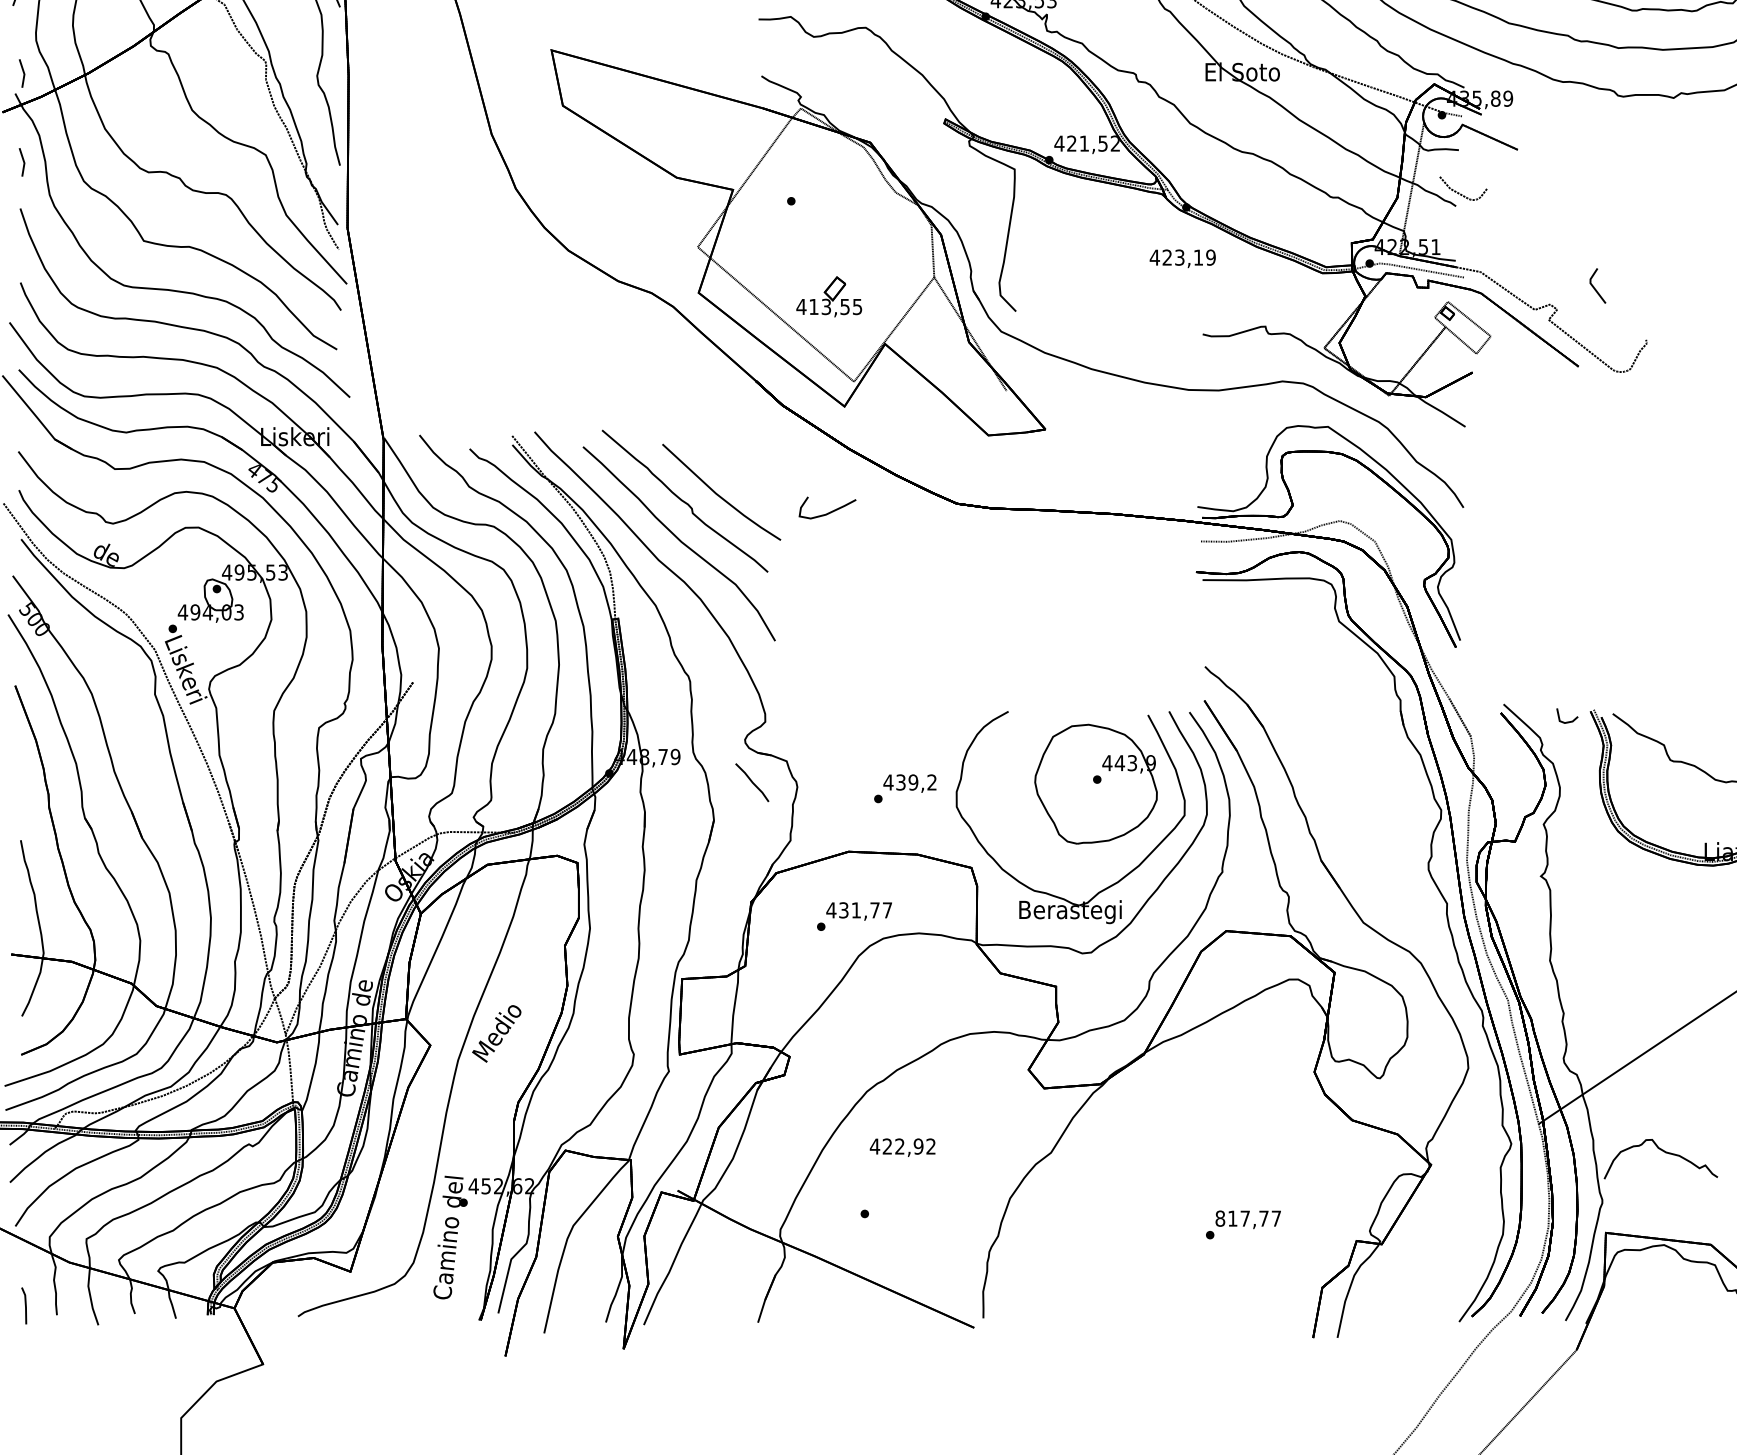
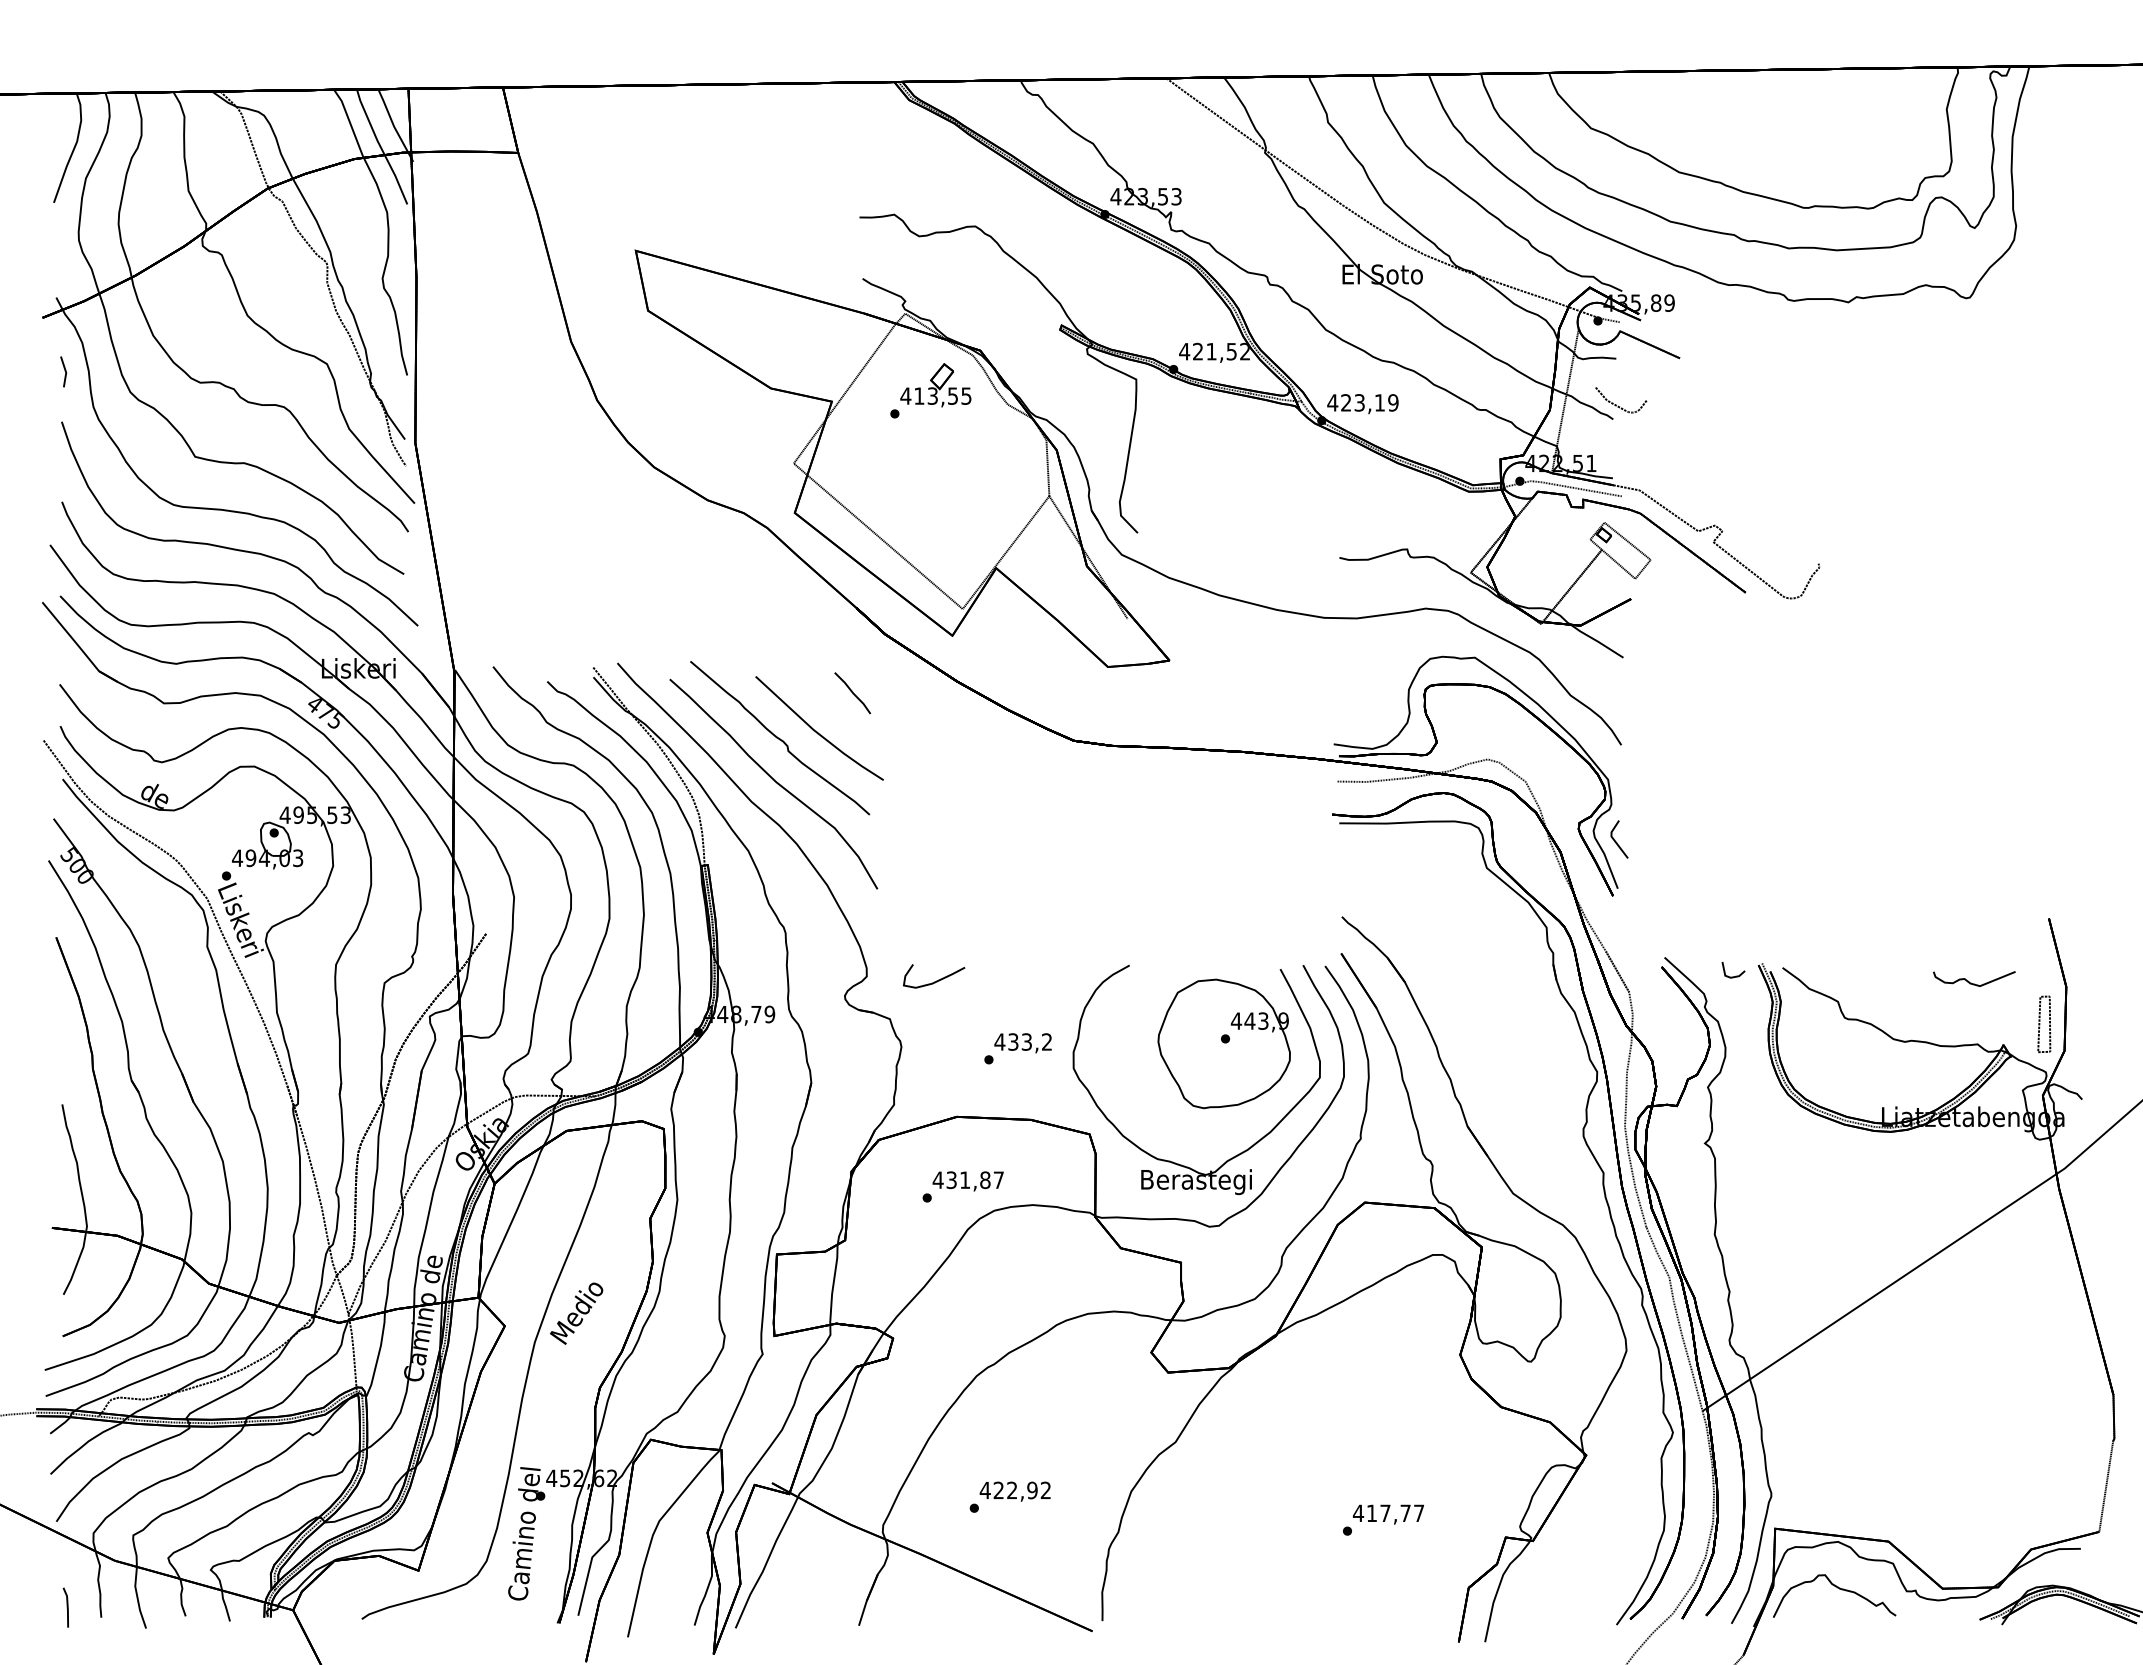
line: (22, 73) -> (64, 275), removed
text: (1182, 259) -> (1362, 404), moved
line: (1595, 287) -> (1616, 841), moved
part: (828, 297) -> (935, 385), moved
curve: (829, 511) -> (936, 980), moved
line: (752, 782) -> (852, 693), moved
text: (913, 782) -> (1026, 1041), 439,2 -> 433,2
text: (875, 910) -> (985, 1180), 431,77 -> 431,87
text: (901, 1147) -> (1014, 1491), moved
curve: (1663, 1152) -> (1837, 1588), moved
text: (1220, 1218) -> (1358, 1513), 817,77 -> 417,77

